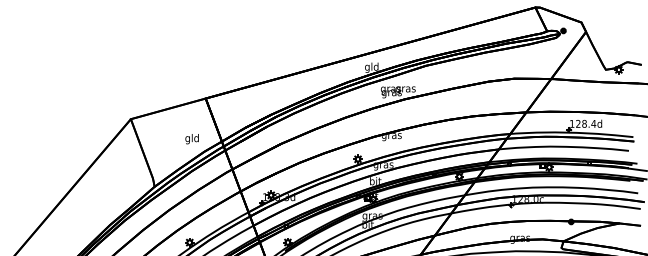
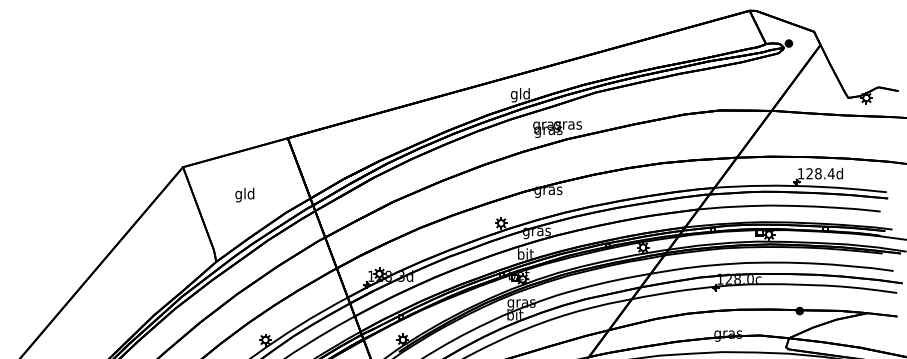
text: (191, 138) -> (244, 194), moved

